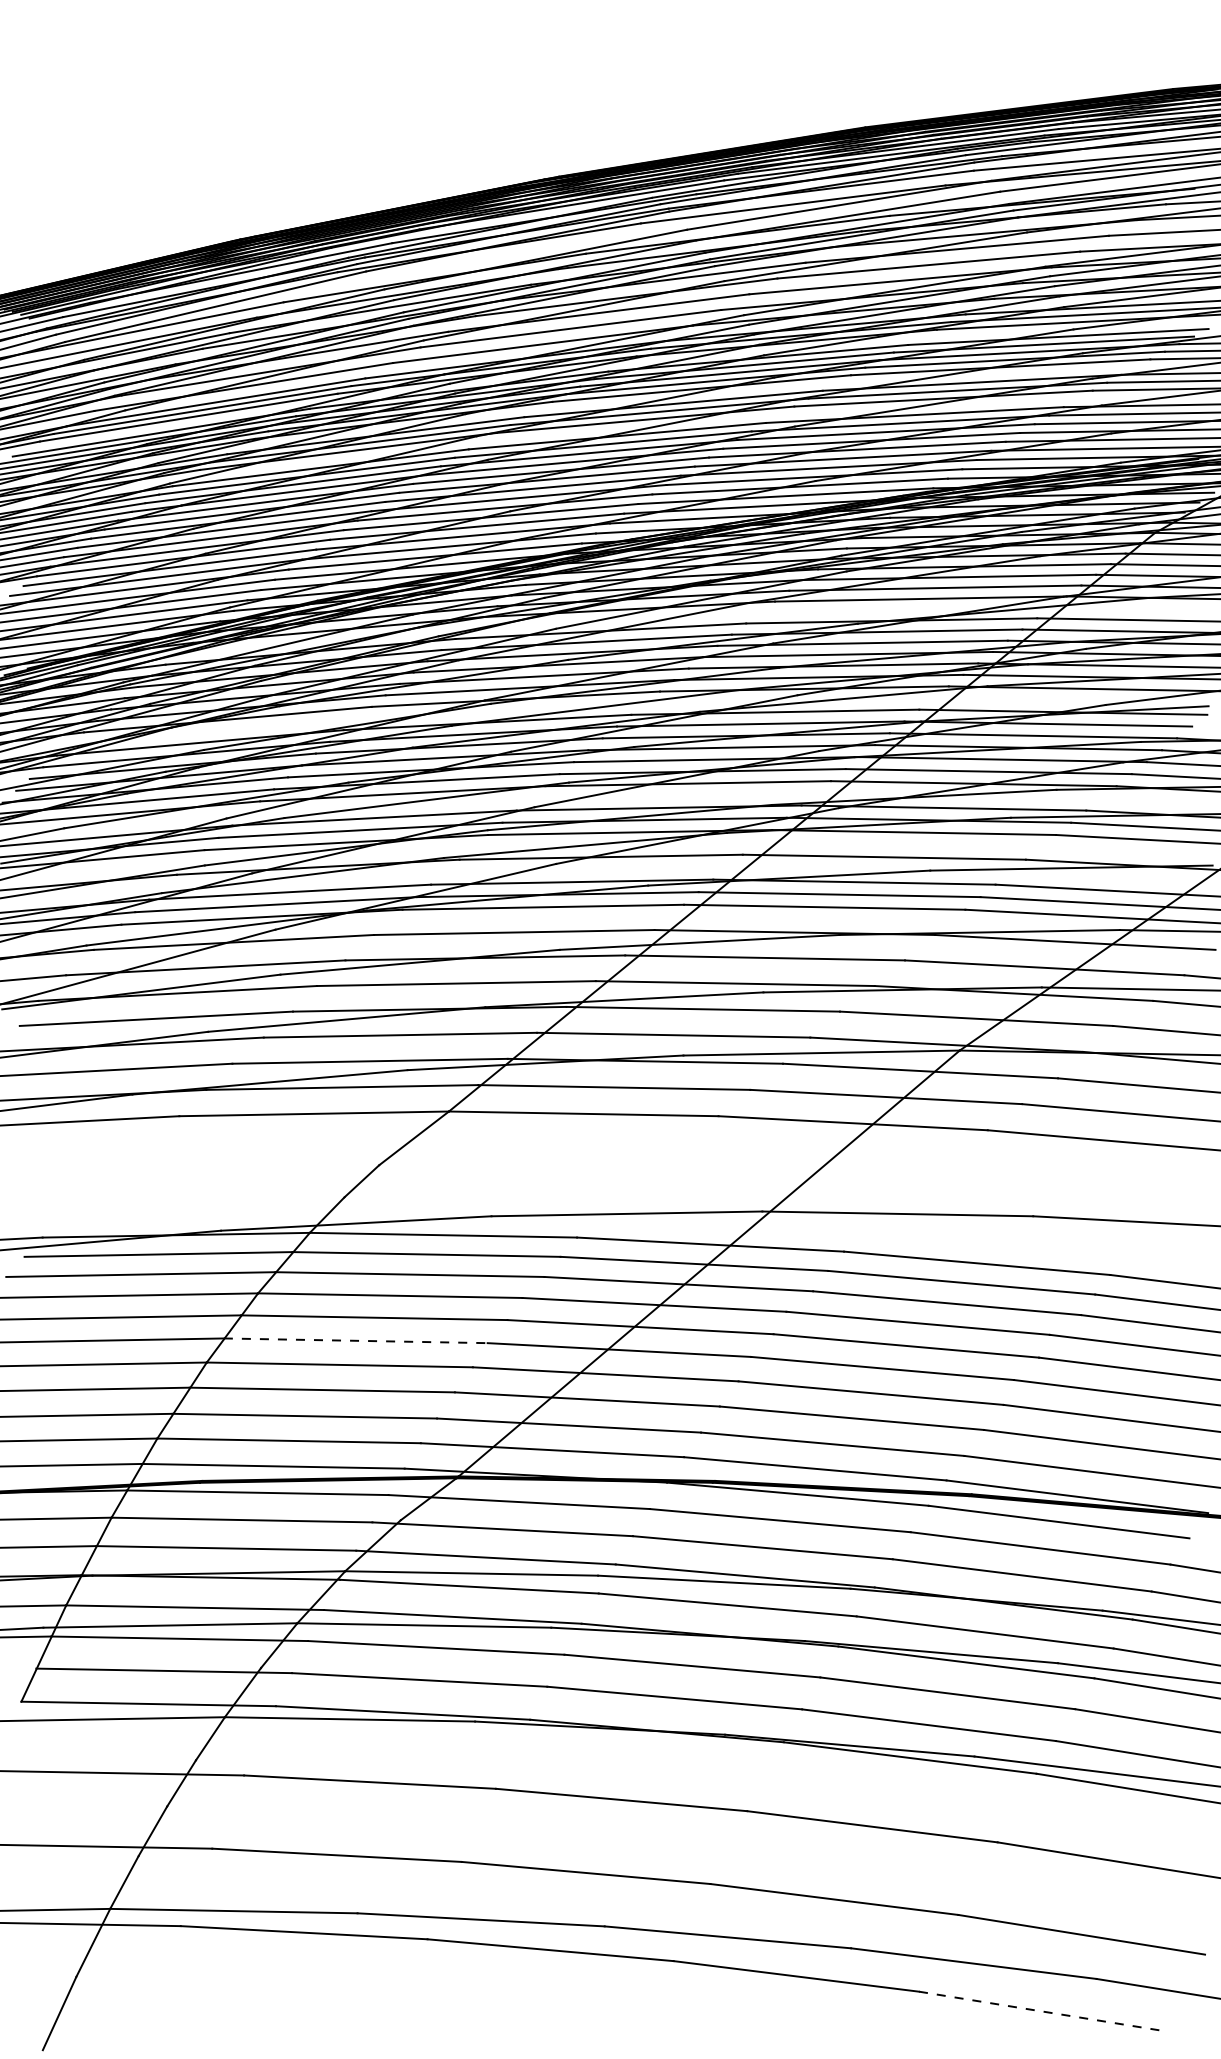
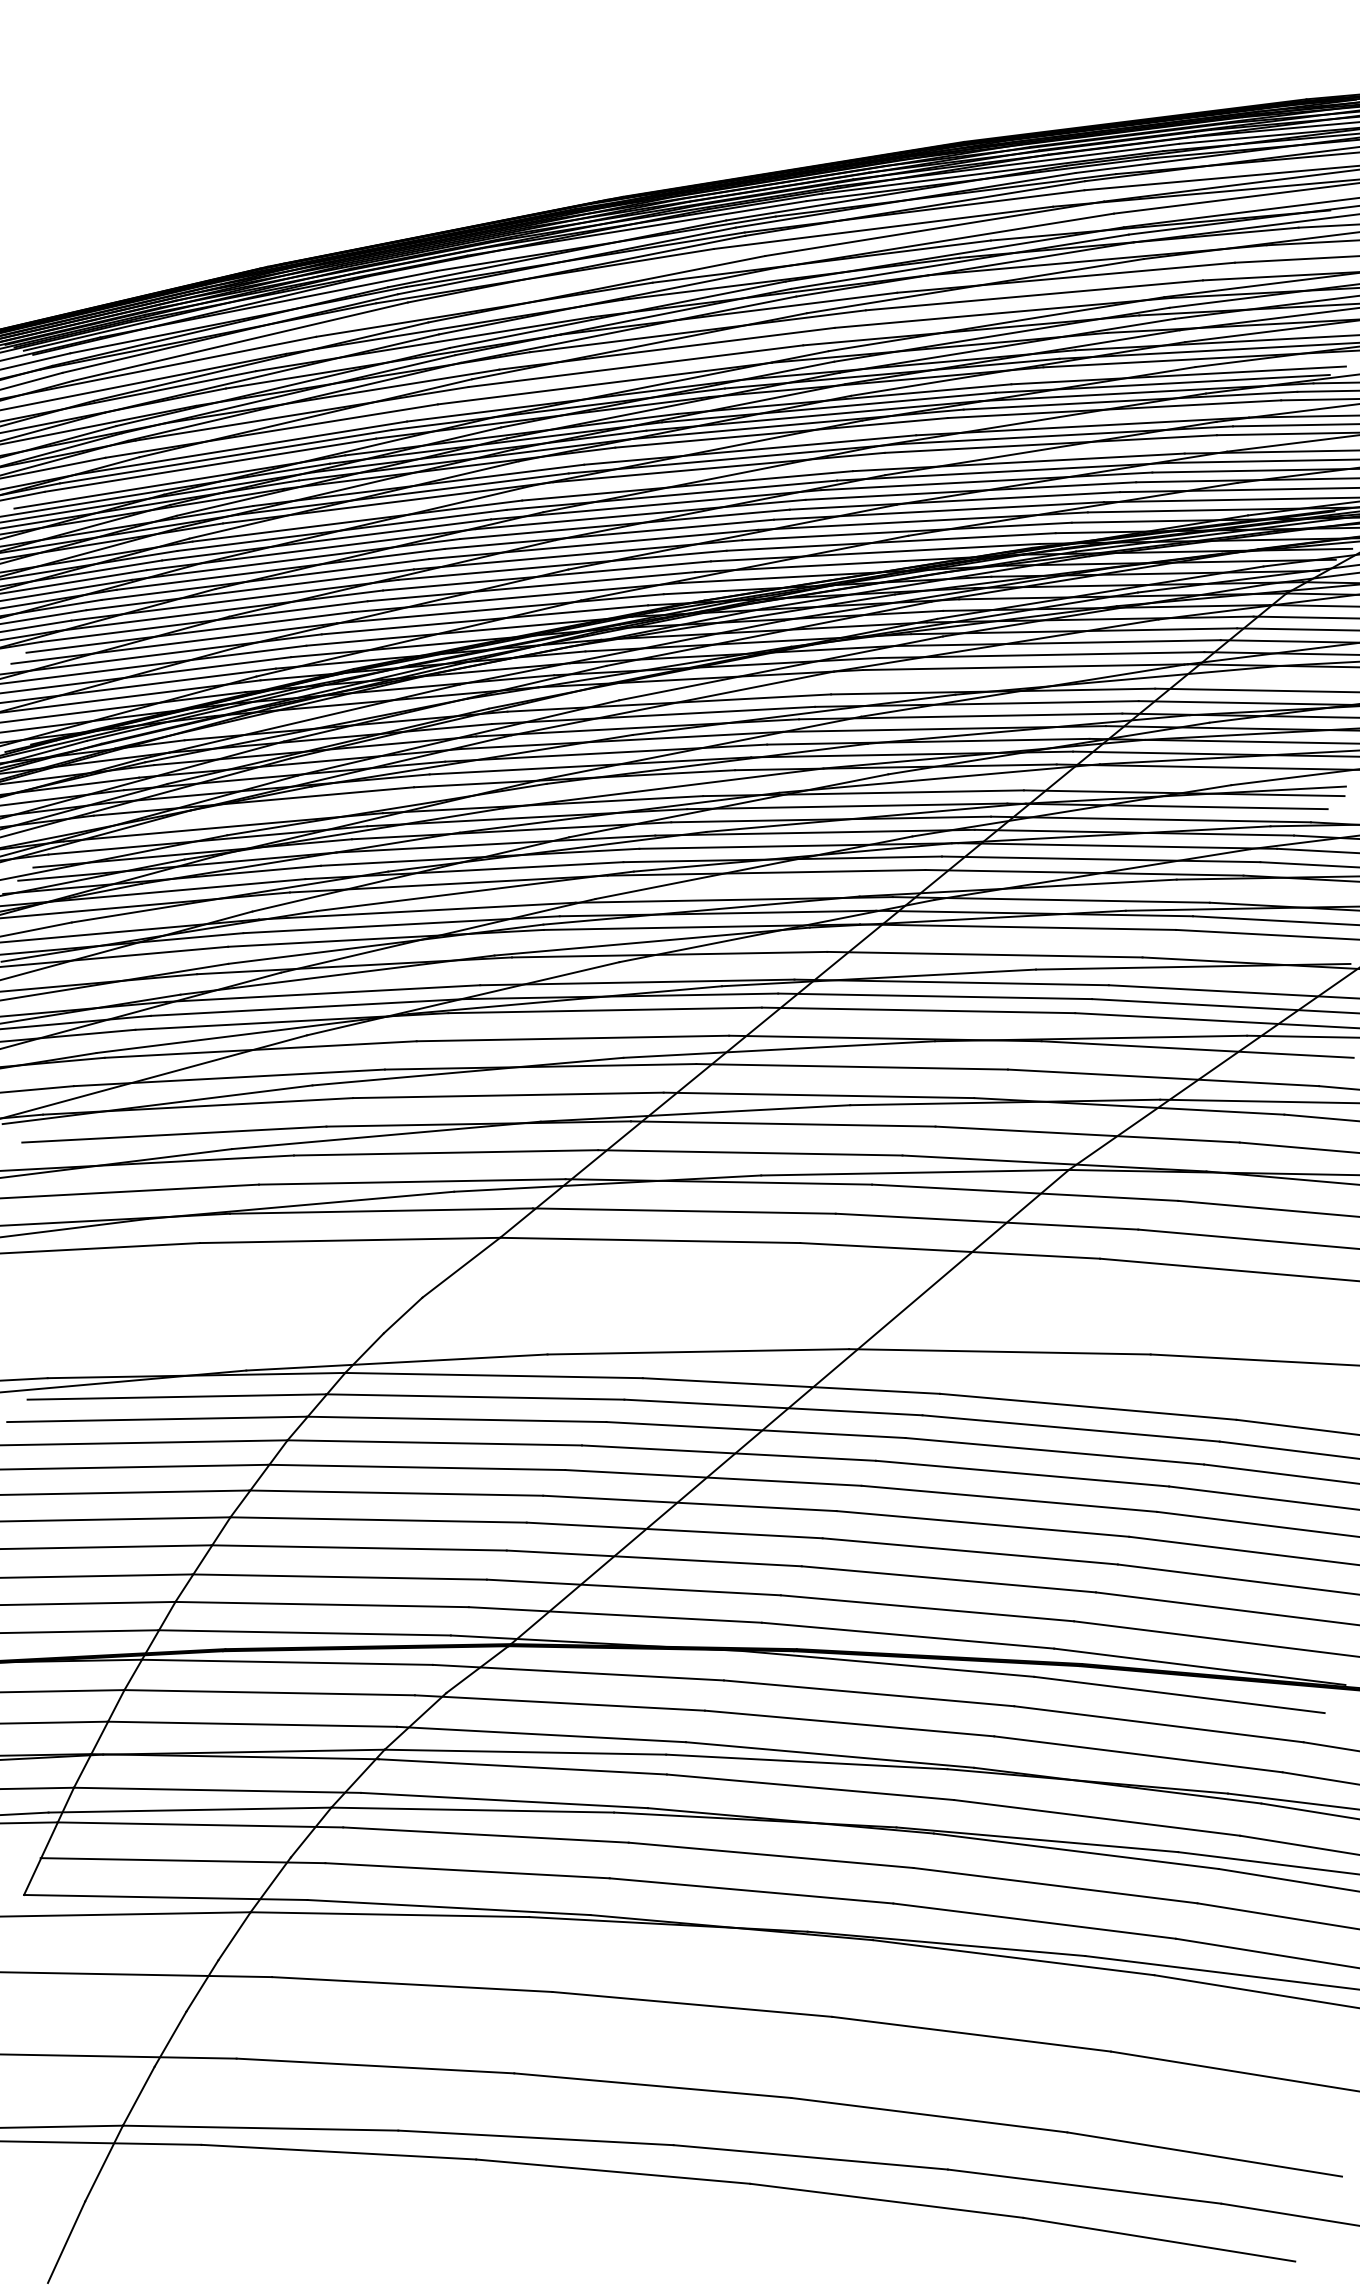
line: (355, 1341) -> (396, 1493), dashed -> solid
line: (1041, 2011) -> (1159, 2239), dashed -> solid

